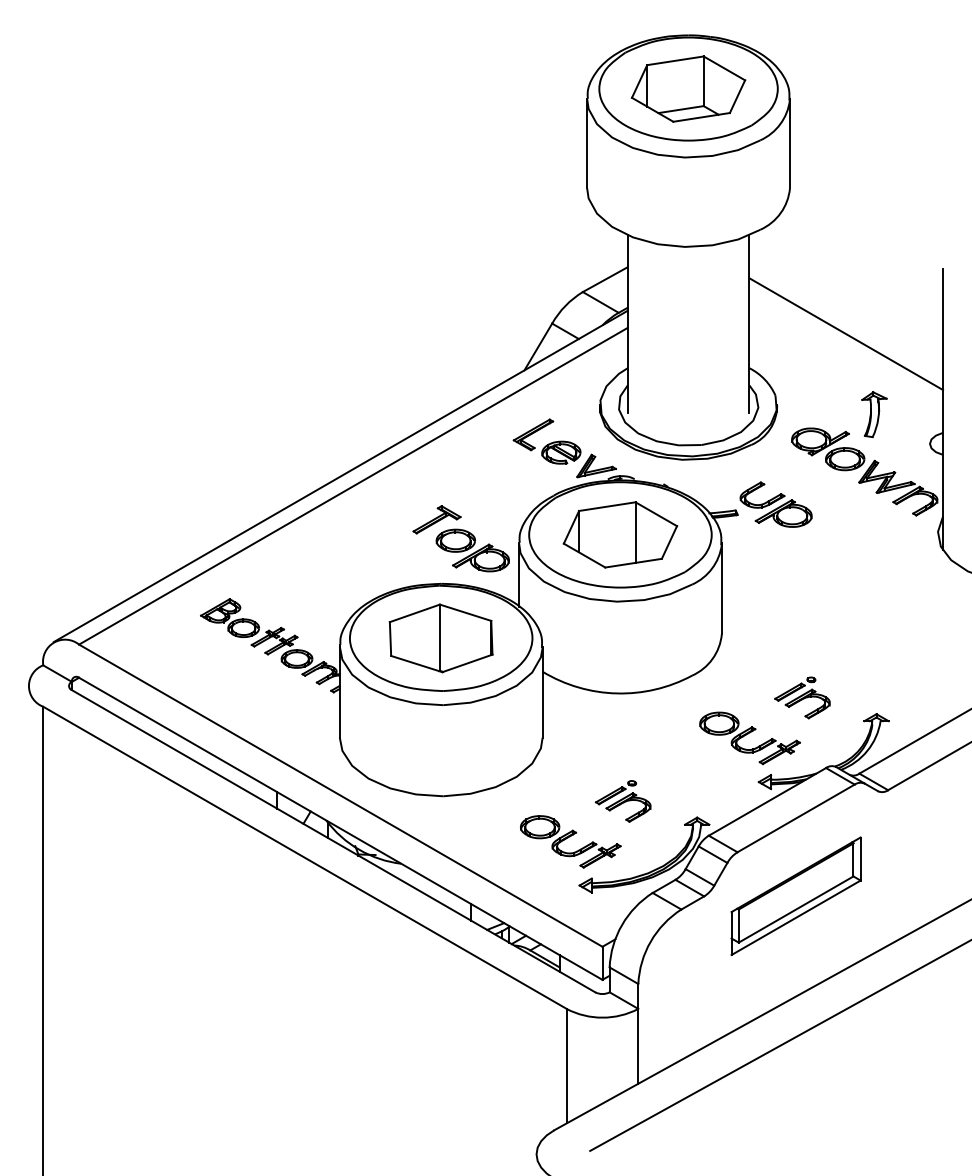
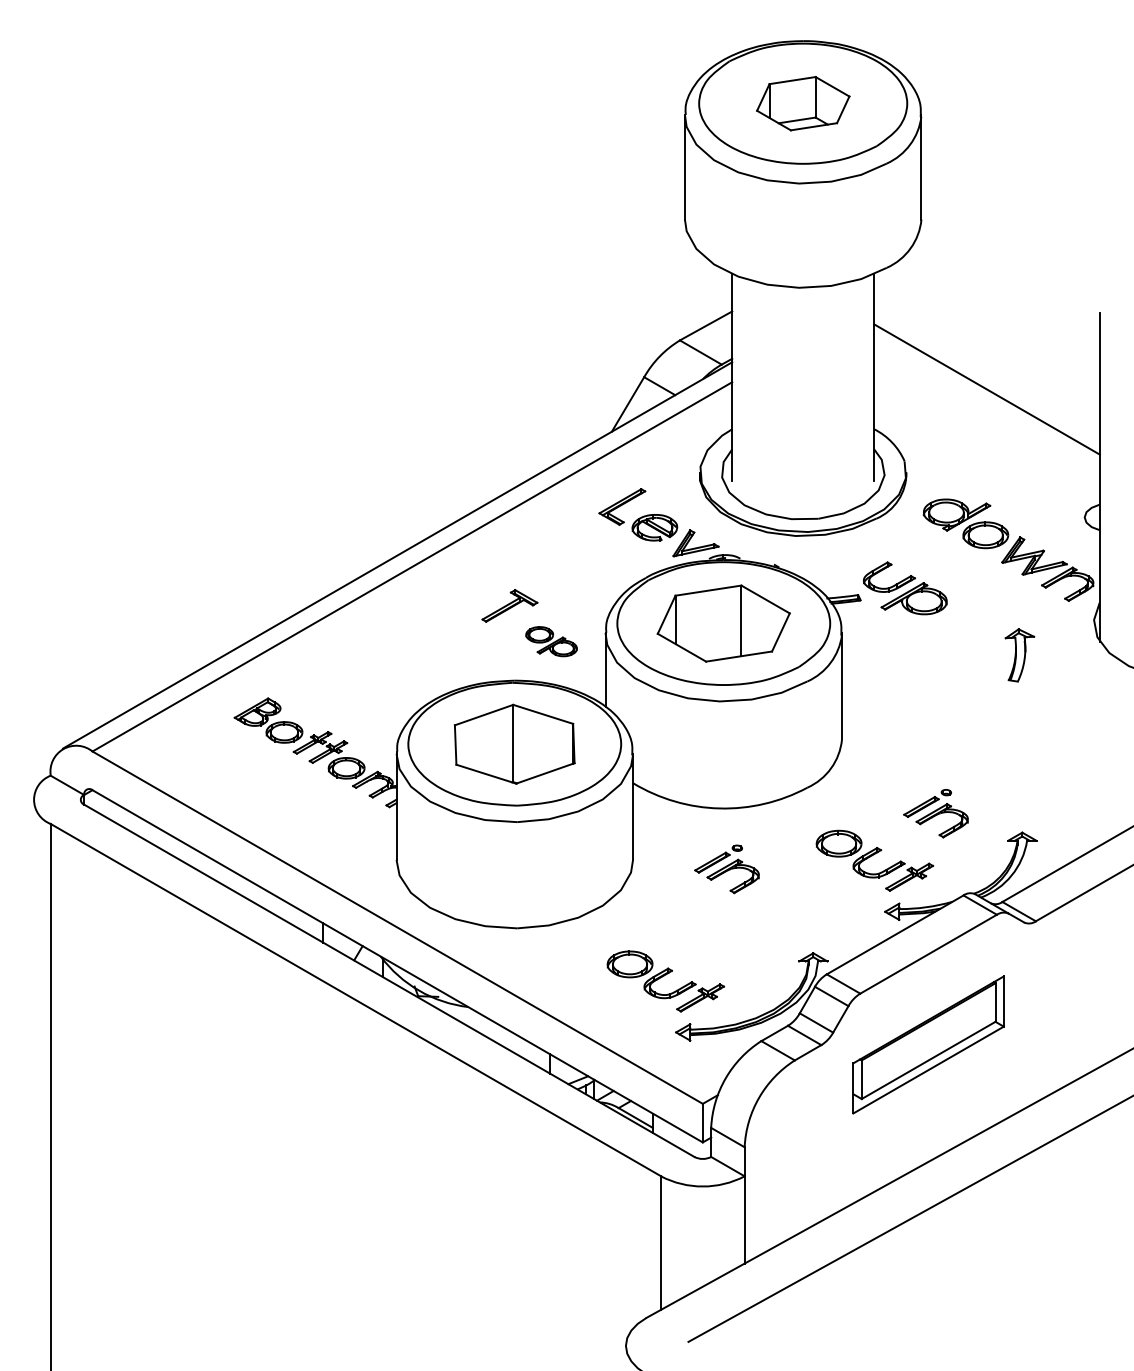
part: (688, 88) -> (803, 103), size x0.7
part: (874, 414) -> (1019, 655), moved
part: (472, 550) -> (551, 641), size x0.6
part: (622, 801) -> (726, 869), moved

